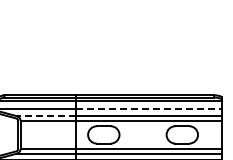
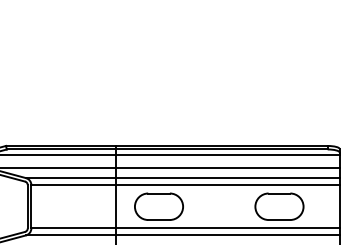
line: (149, 109) -> (229, 167), dashed -> solid
line: (45, 116) -> (69, 178), dashed -> solid

